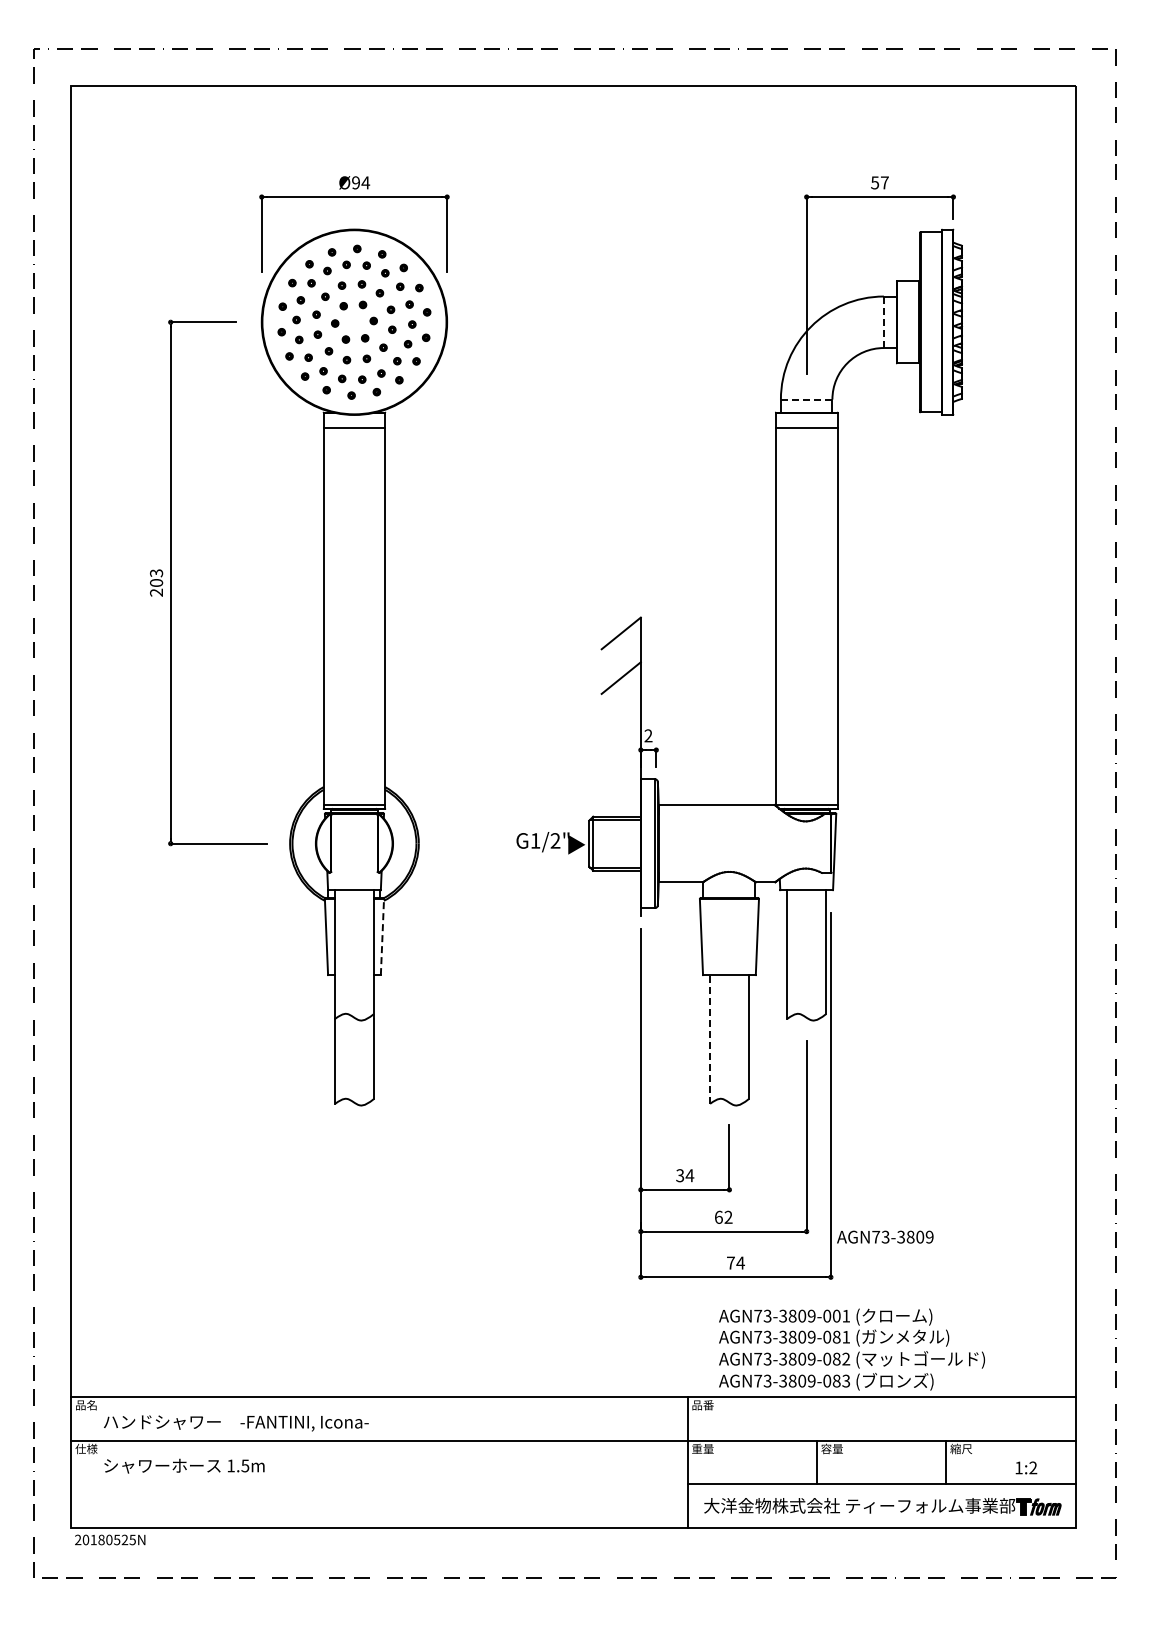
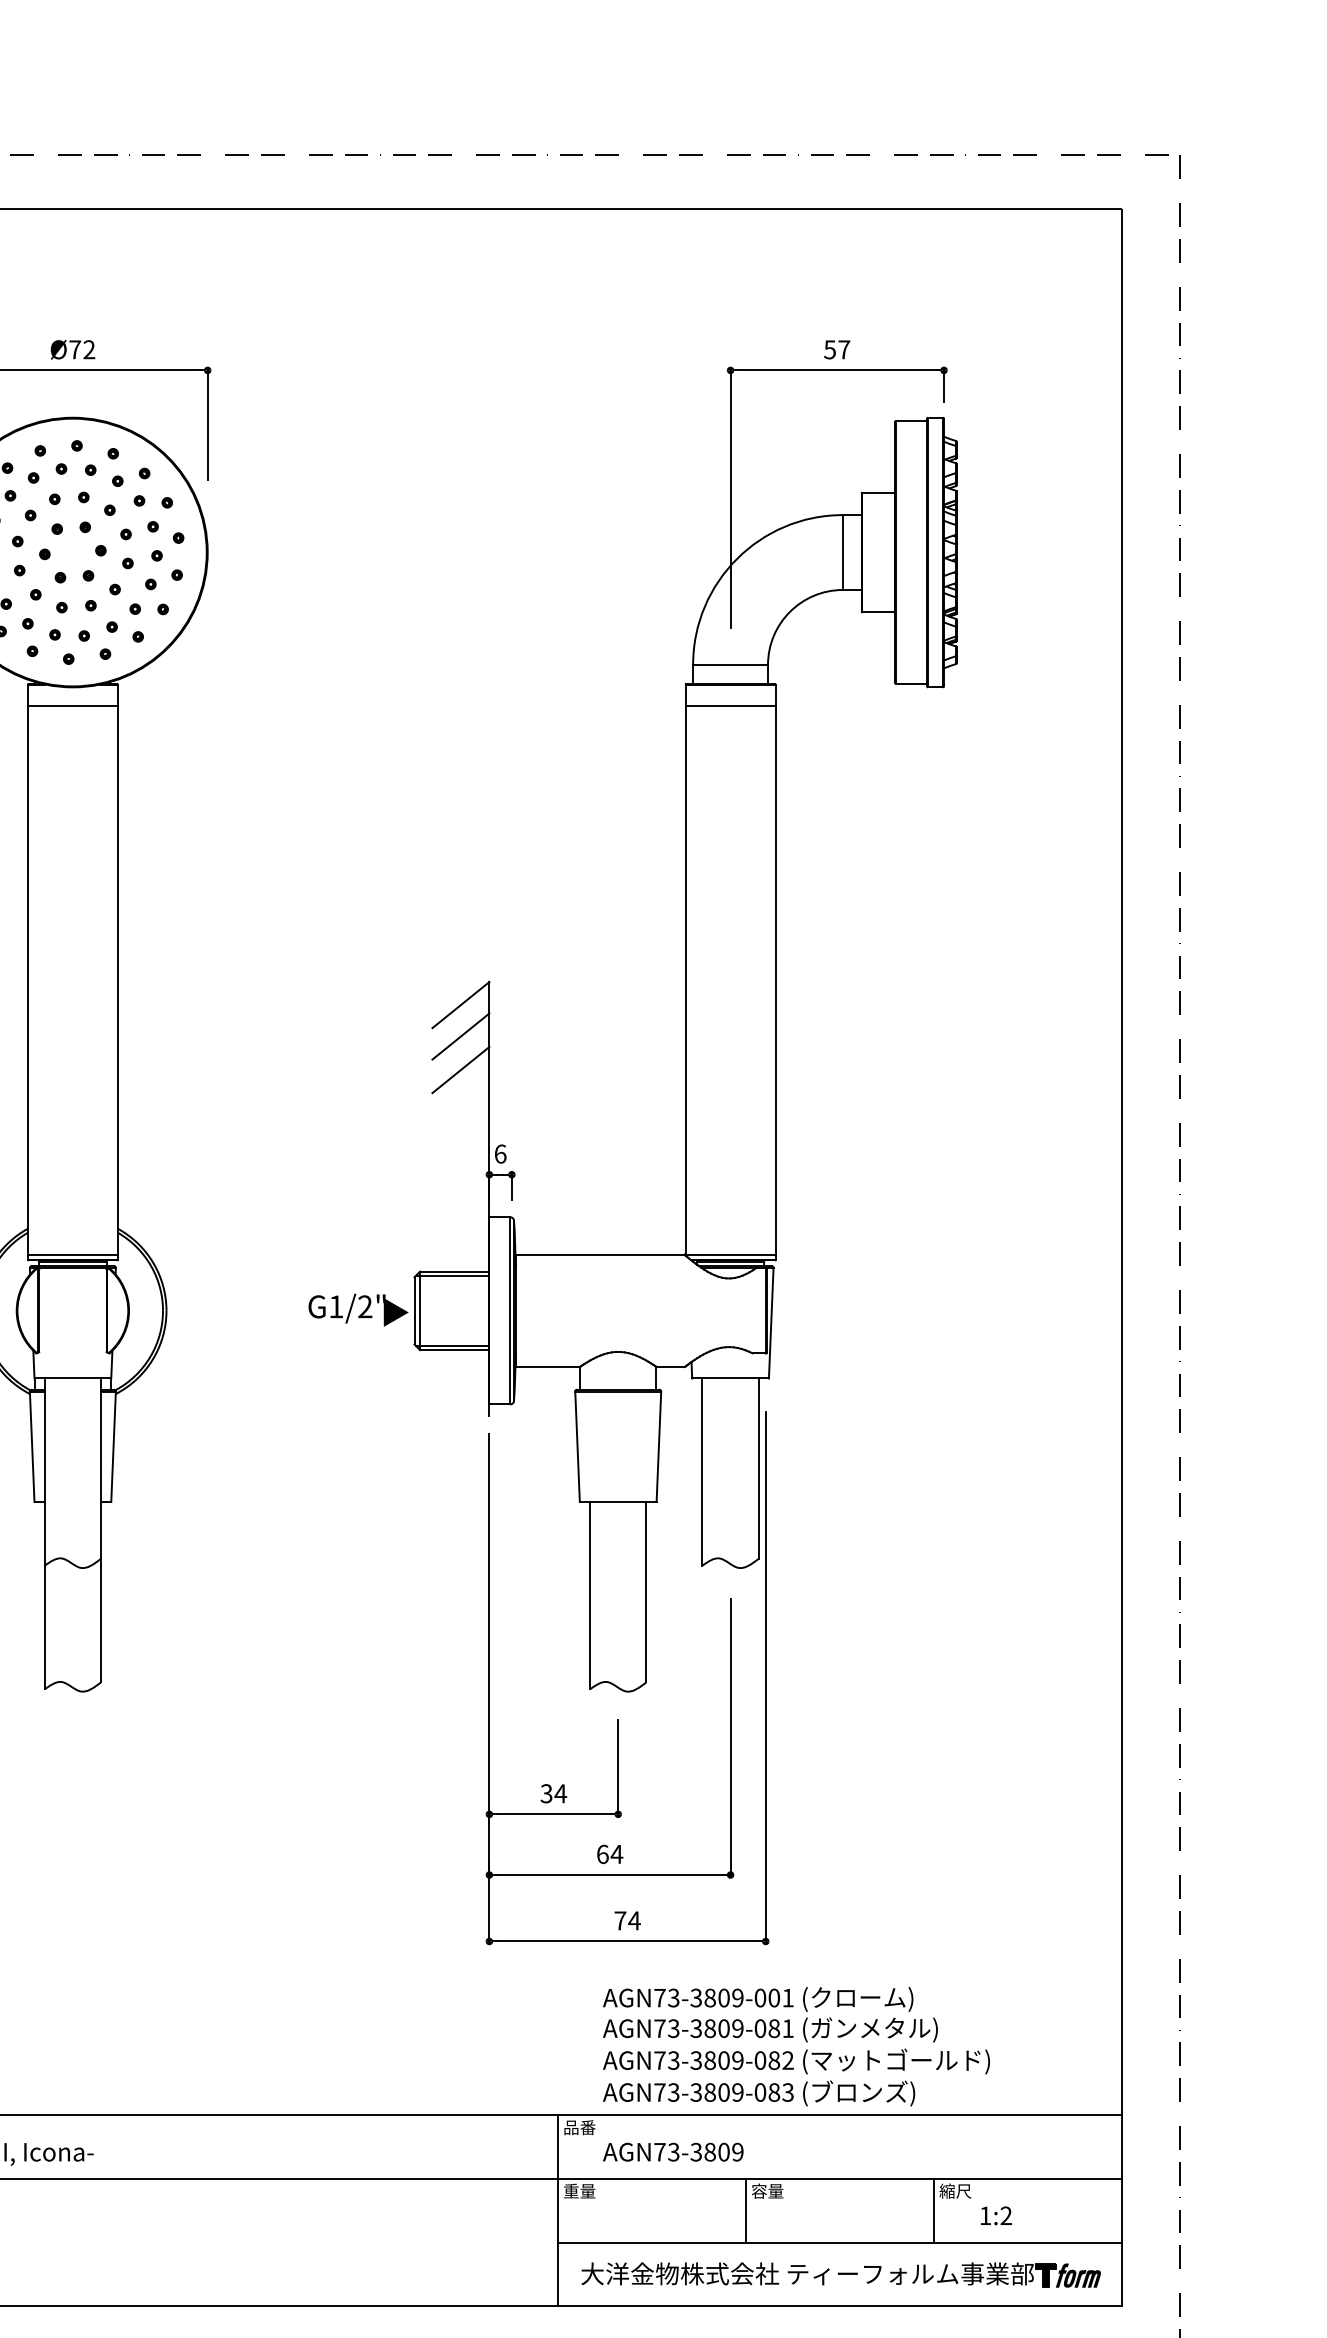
text: (361, 182) -> (83, 349), Ø94 -> Ø72
line: (883, 322) -> (842, 552), dashed -> solid
line: (806, 399) -> (730, 664), dashed -> solid
line: (620, 654) -> (459, 1035), added
text: (648, 735) -> (500, 1153), 2 -> 6
line: (382, 937) -> (113, 1447), dashed -> solid
line: (710, 1038) -> (590, 1594), dashed -> solid
text: (728, 1216) -> (616, 1853), 62 -> 64
text: (885, 1236) -> (673, 2151), moved
text: (1026, 1467) -> (996, 2215), moved

